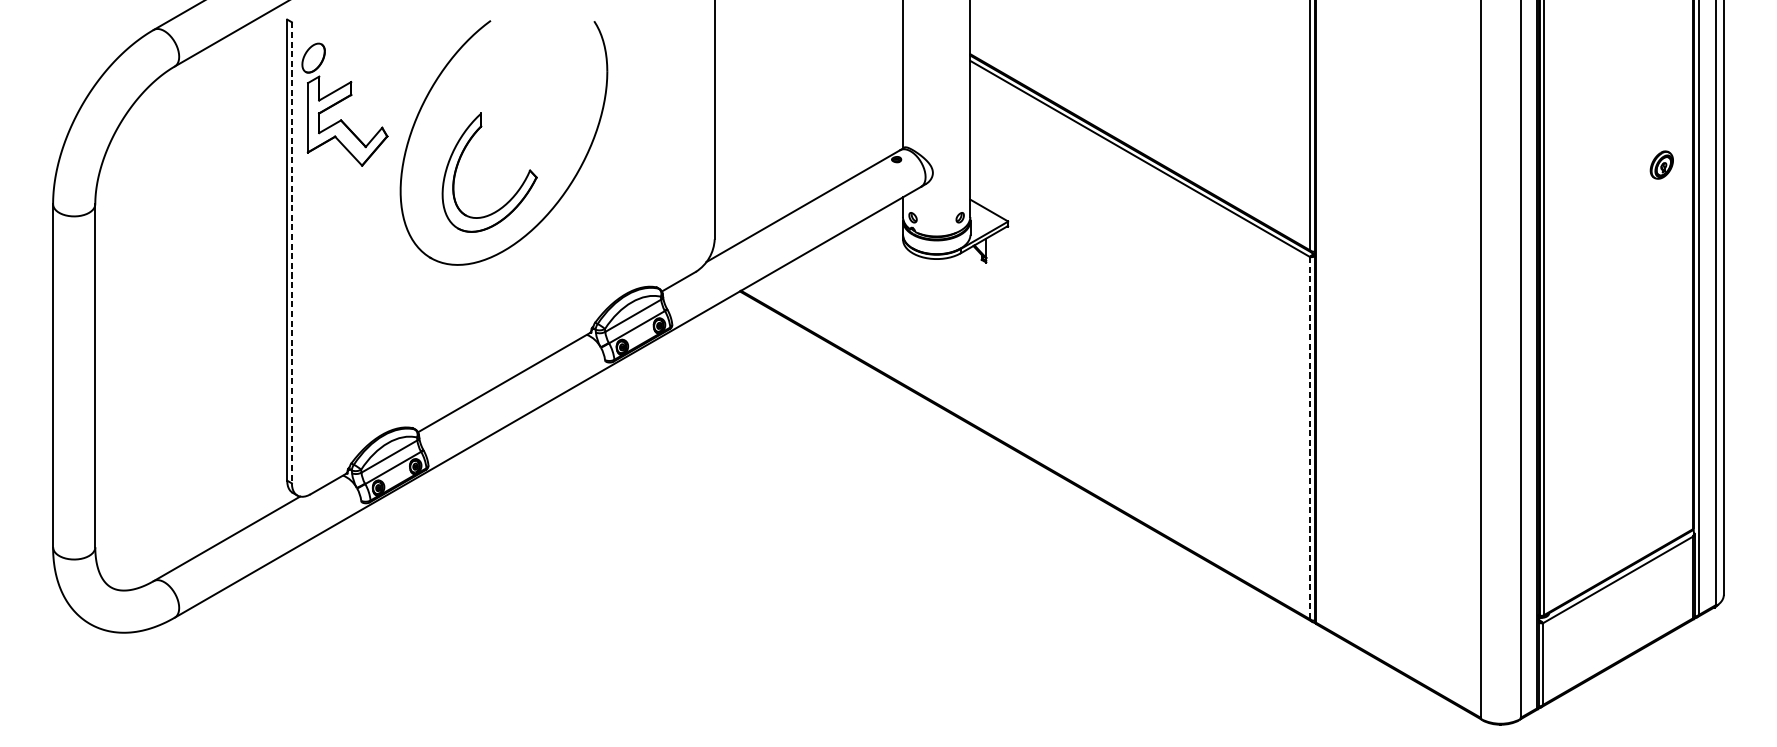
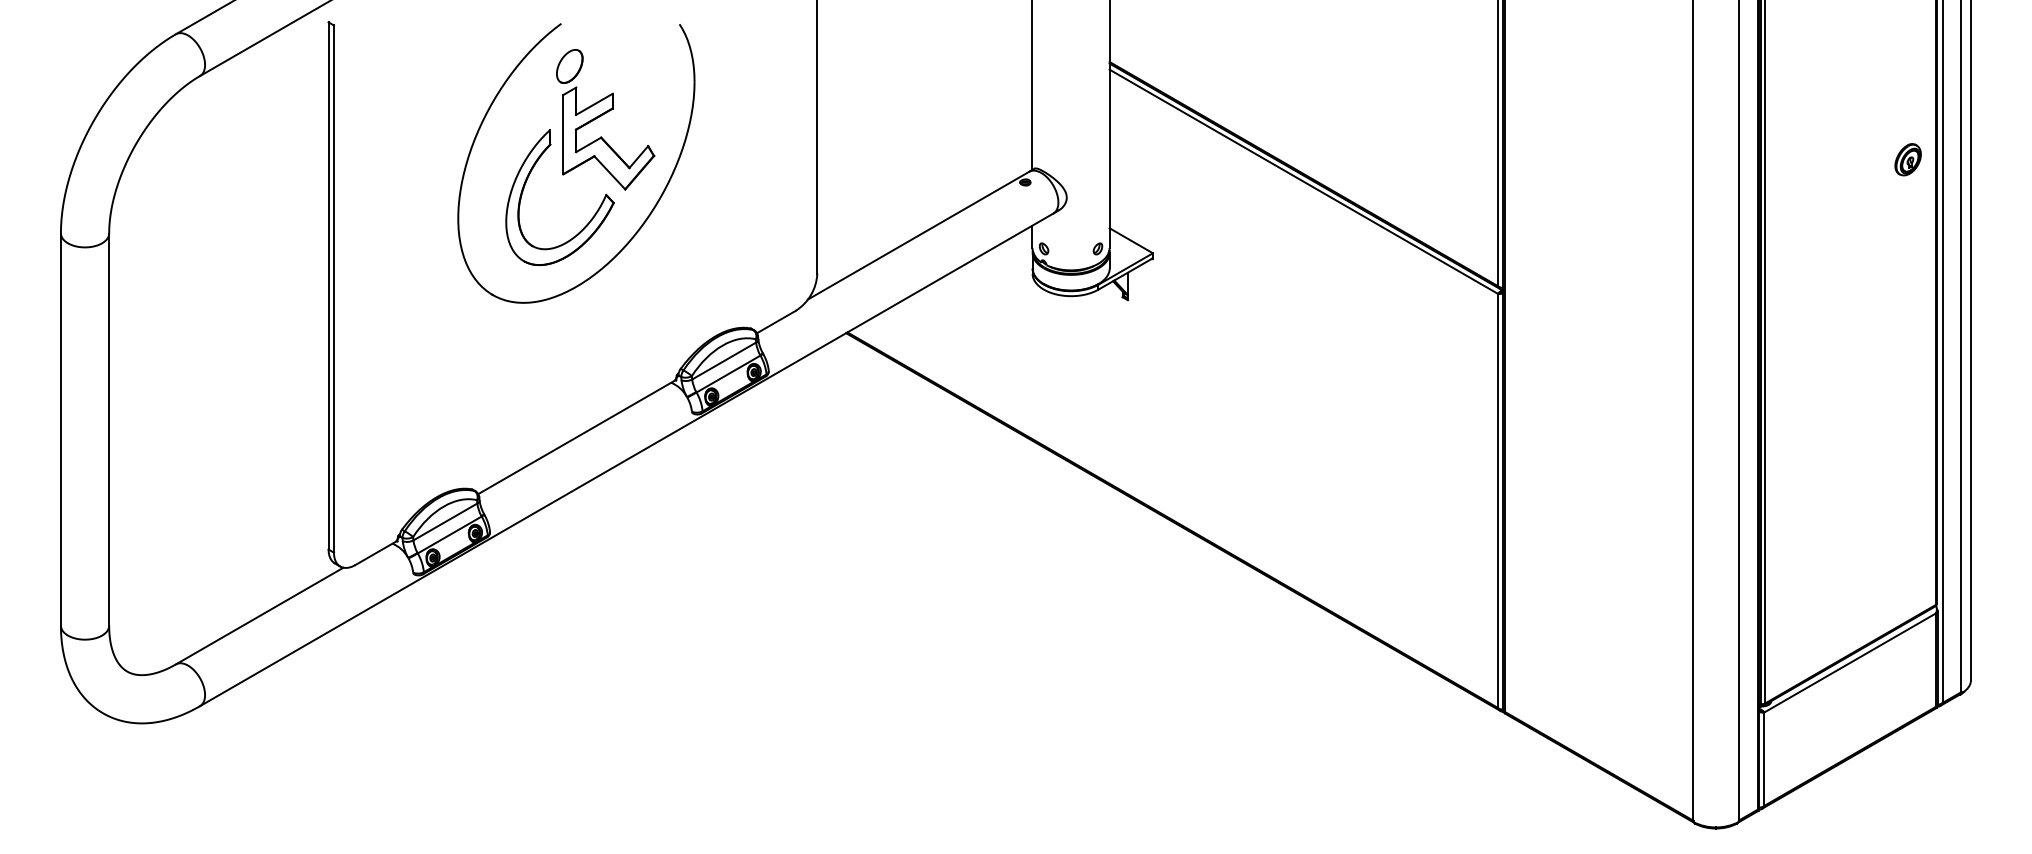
part: (344, 104) -> (605, 119), moved
part: (1661, 164) -> (1907, 159), moved
line: (291, 253) -> (333, 289), dashed -> solid
line: (1309, 438) -> (1497, 501), dashed -> solid

